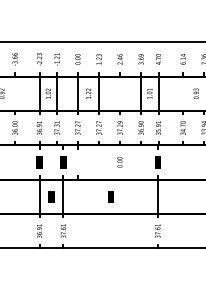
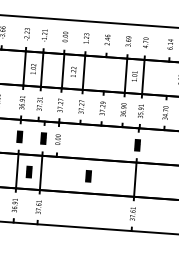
text: (119, 162) -> (57, 139), moved

